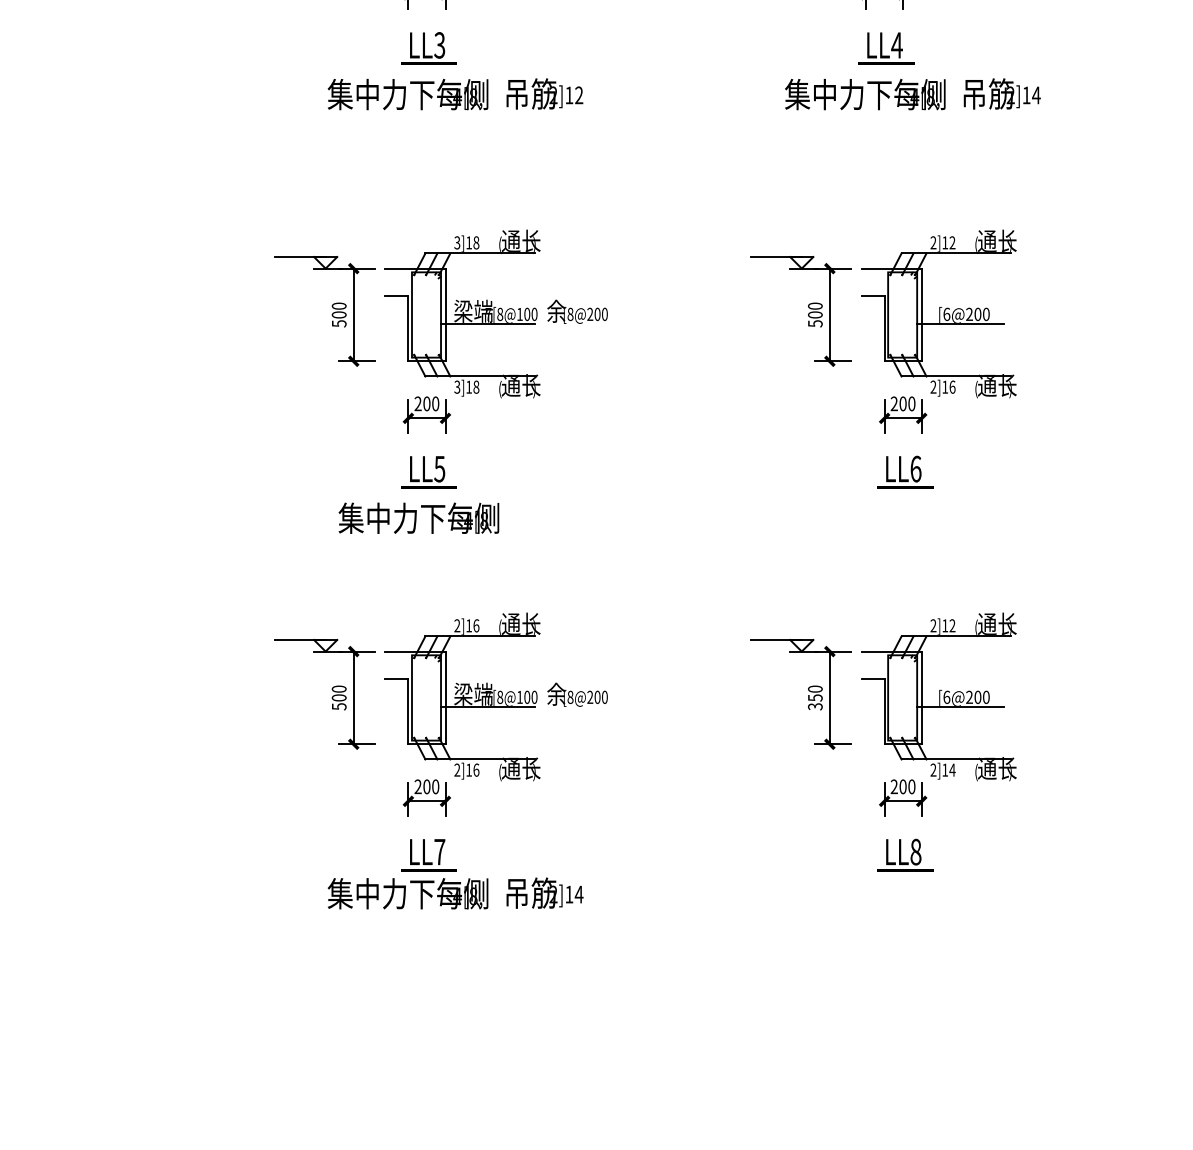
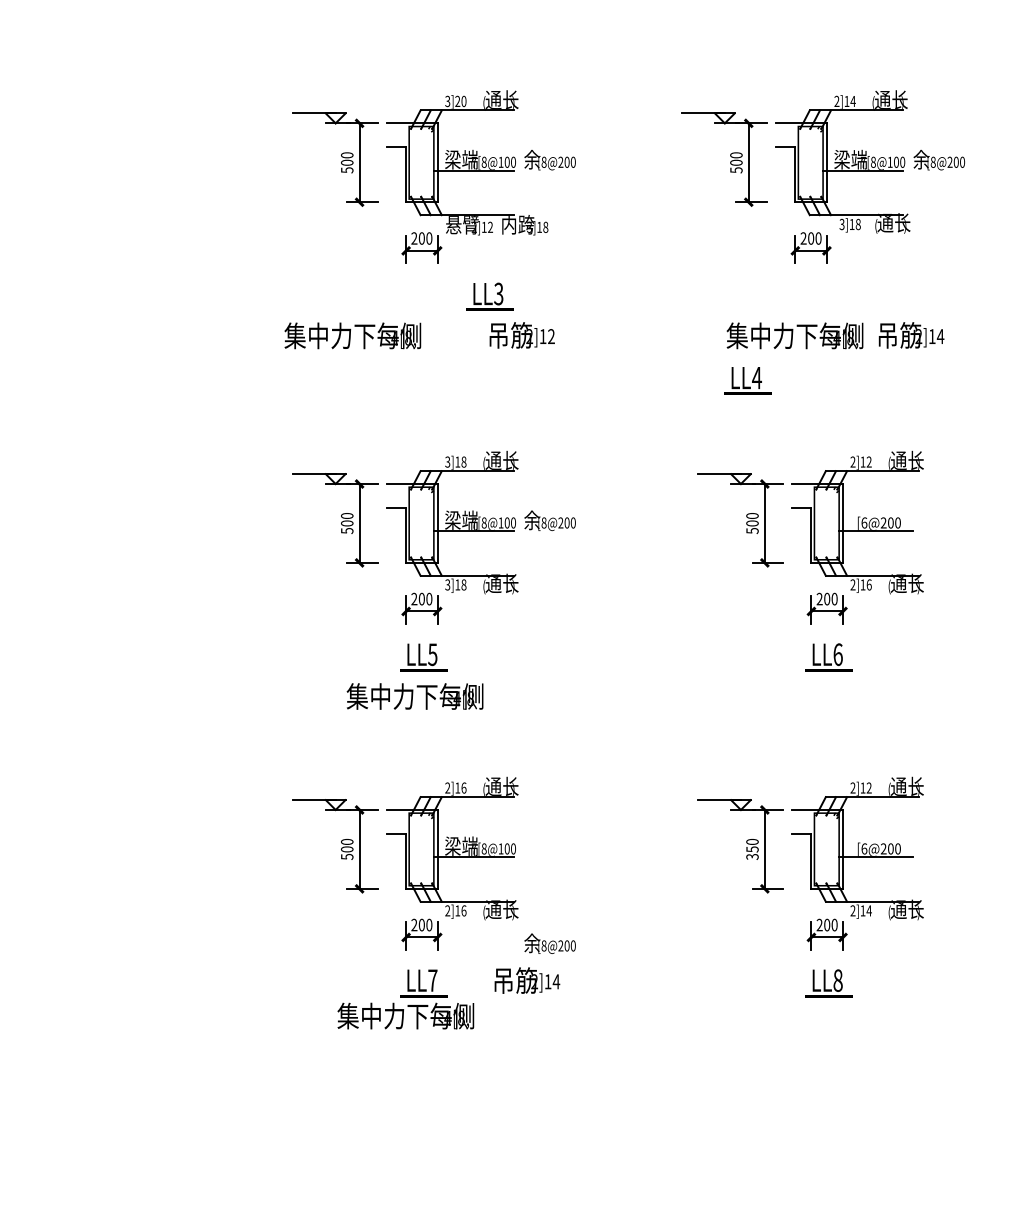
text: (428, 48) -> (489, 296), moved
text: (885, 48) -> (747, 380), moved
text: (407, 94) -> (352, 335), moved
text: (576, 694) -> (549, 943), moved
text: (545, 893) -> (527, 980), moved

